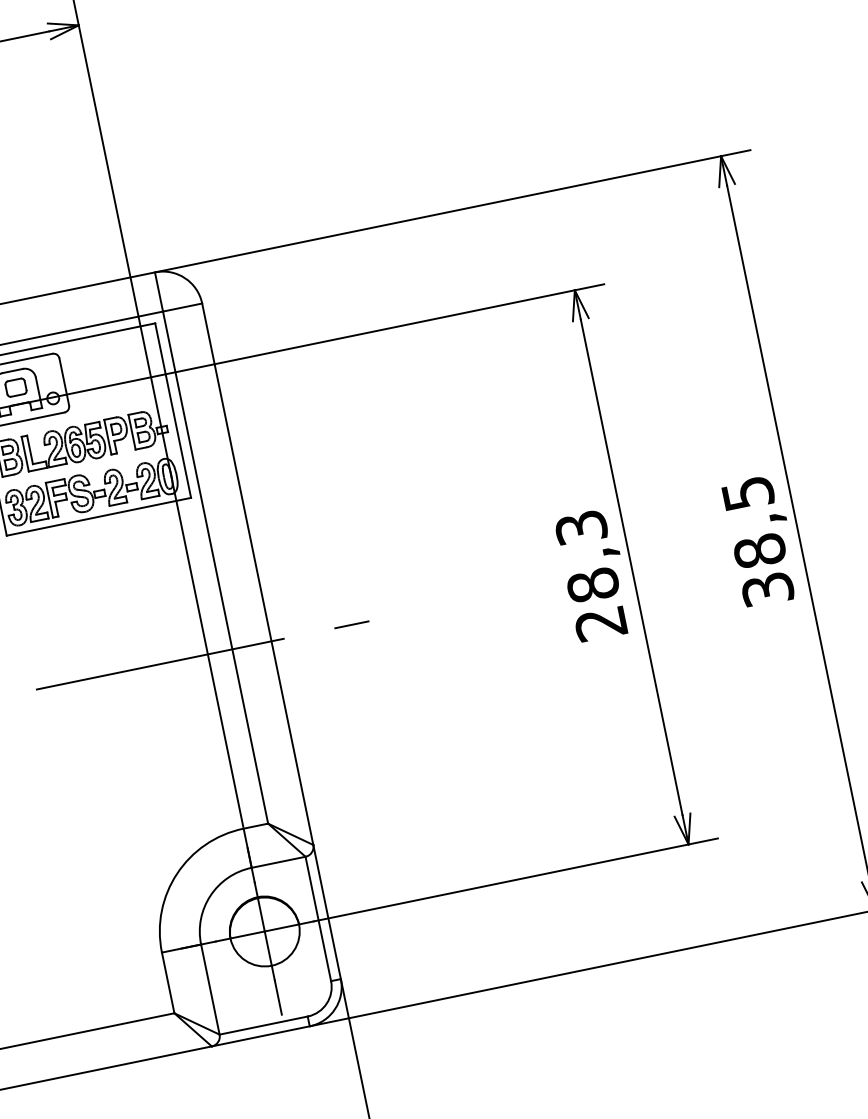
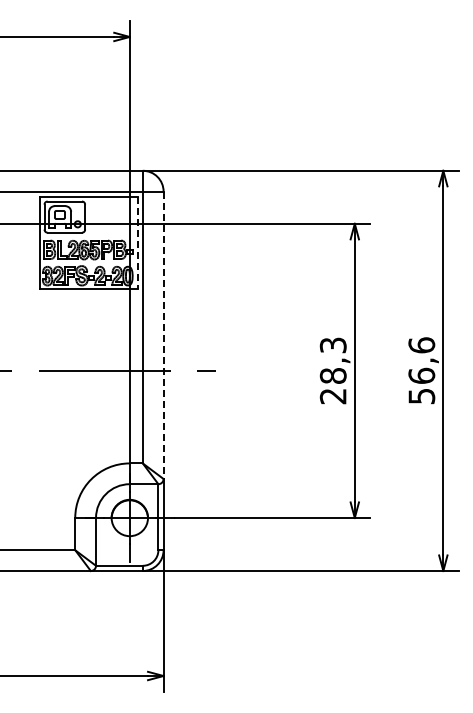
line: (173, 411) -> (137, 243), solid -> dashed
text: (757, 540) -> (421, 370), 38,5 -> 56,6
line: (257, 574) -> (163, 335), solid -> dashed

